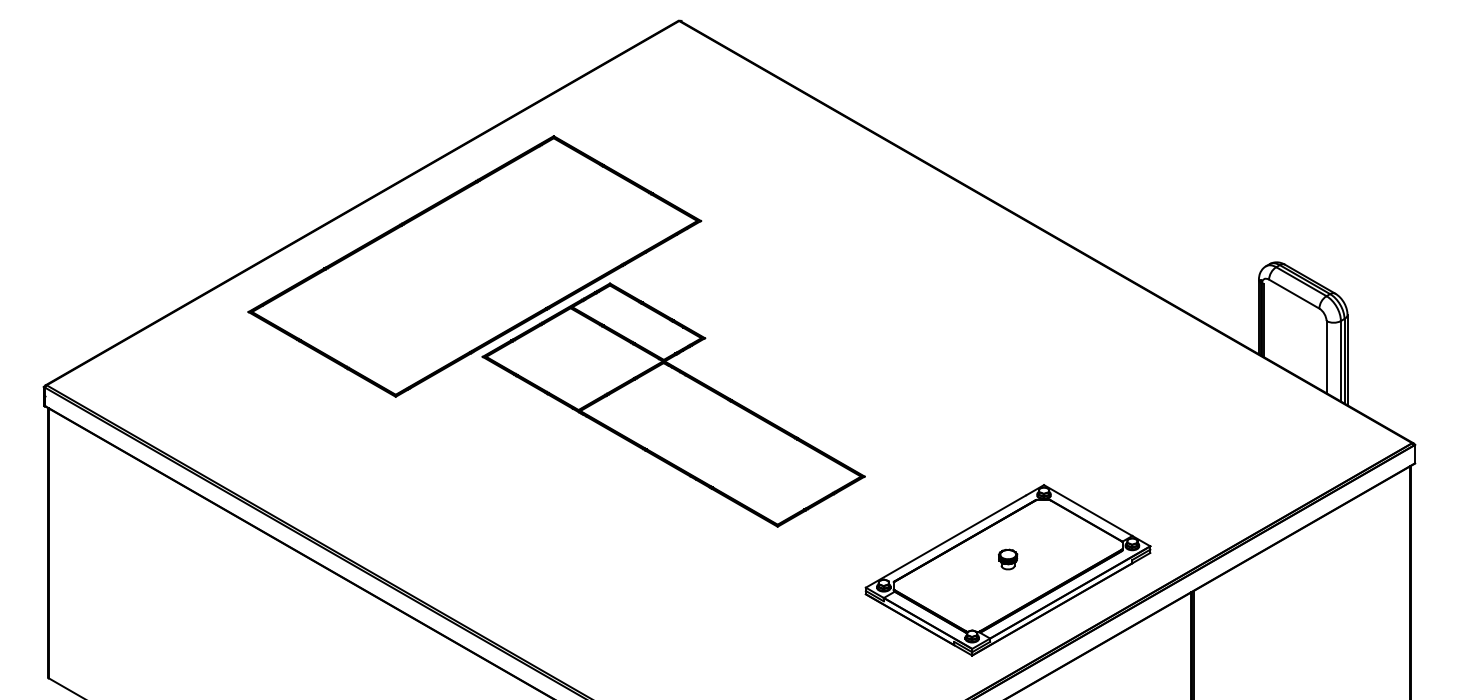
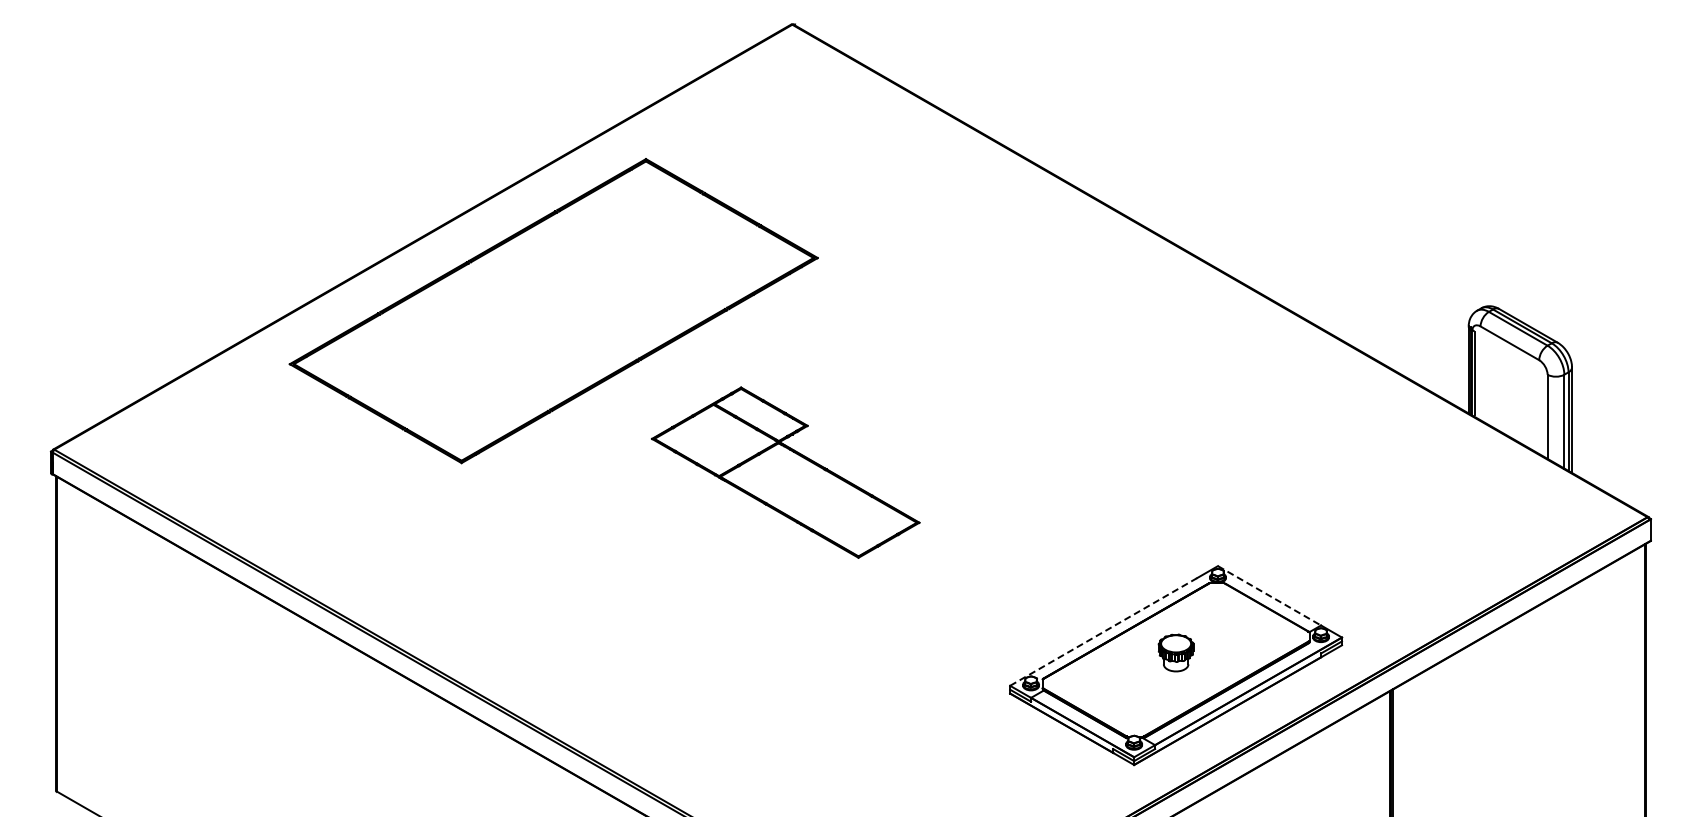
part: (673, 404) -> (785, 472), size x0.6
line: (1088, 511) -> (1269, 596), solid -> dashed
line: (945, 541) -> (1103, 632), solid -> dashed
part: (1007, 559) -> (1175, 652), size x1.6

